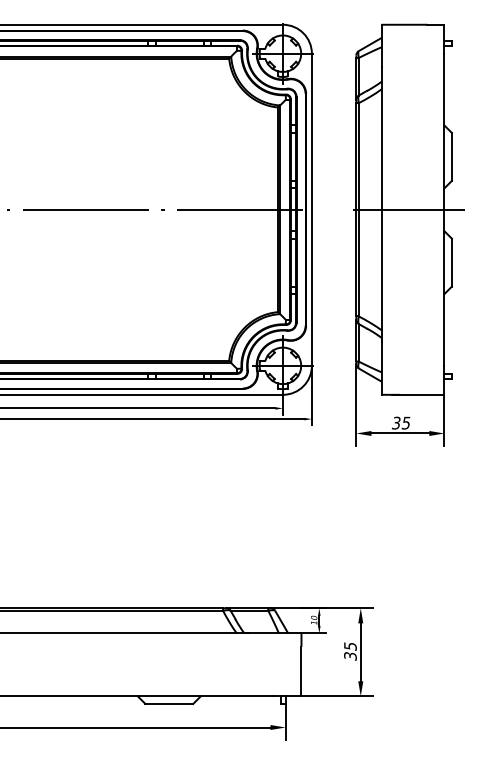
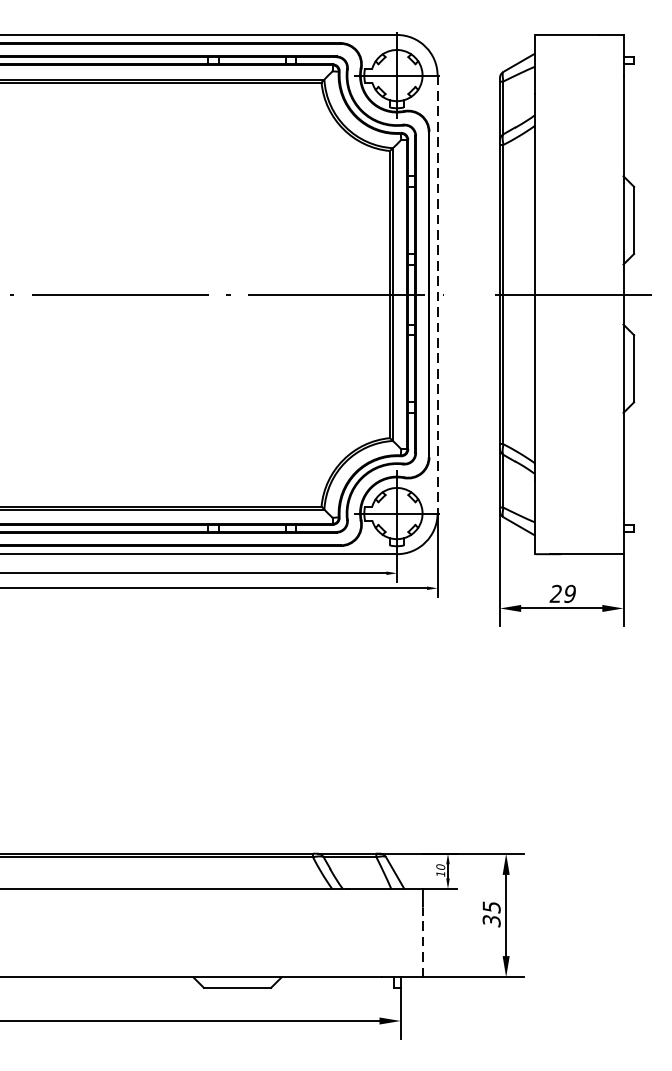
line: (311, 210) -> (437, 295), solid -> dashed
text: (400, 422) -> (561, 593), 35 -> 29
line: (301, 671) -> (422, 942), solid -> dashed

